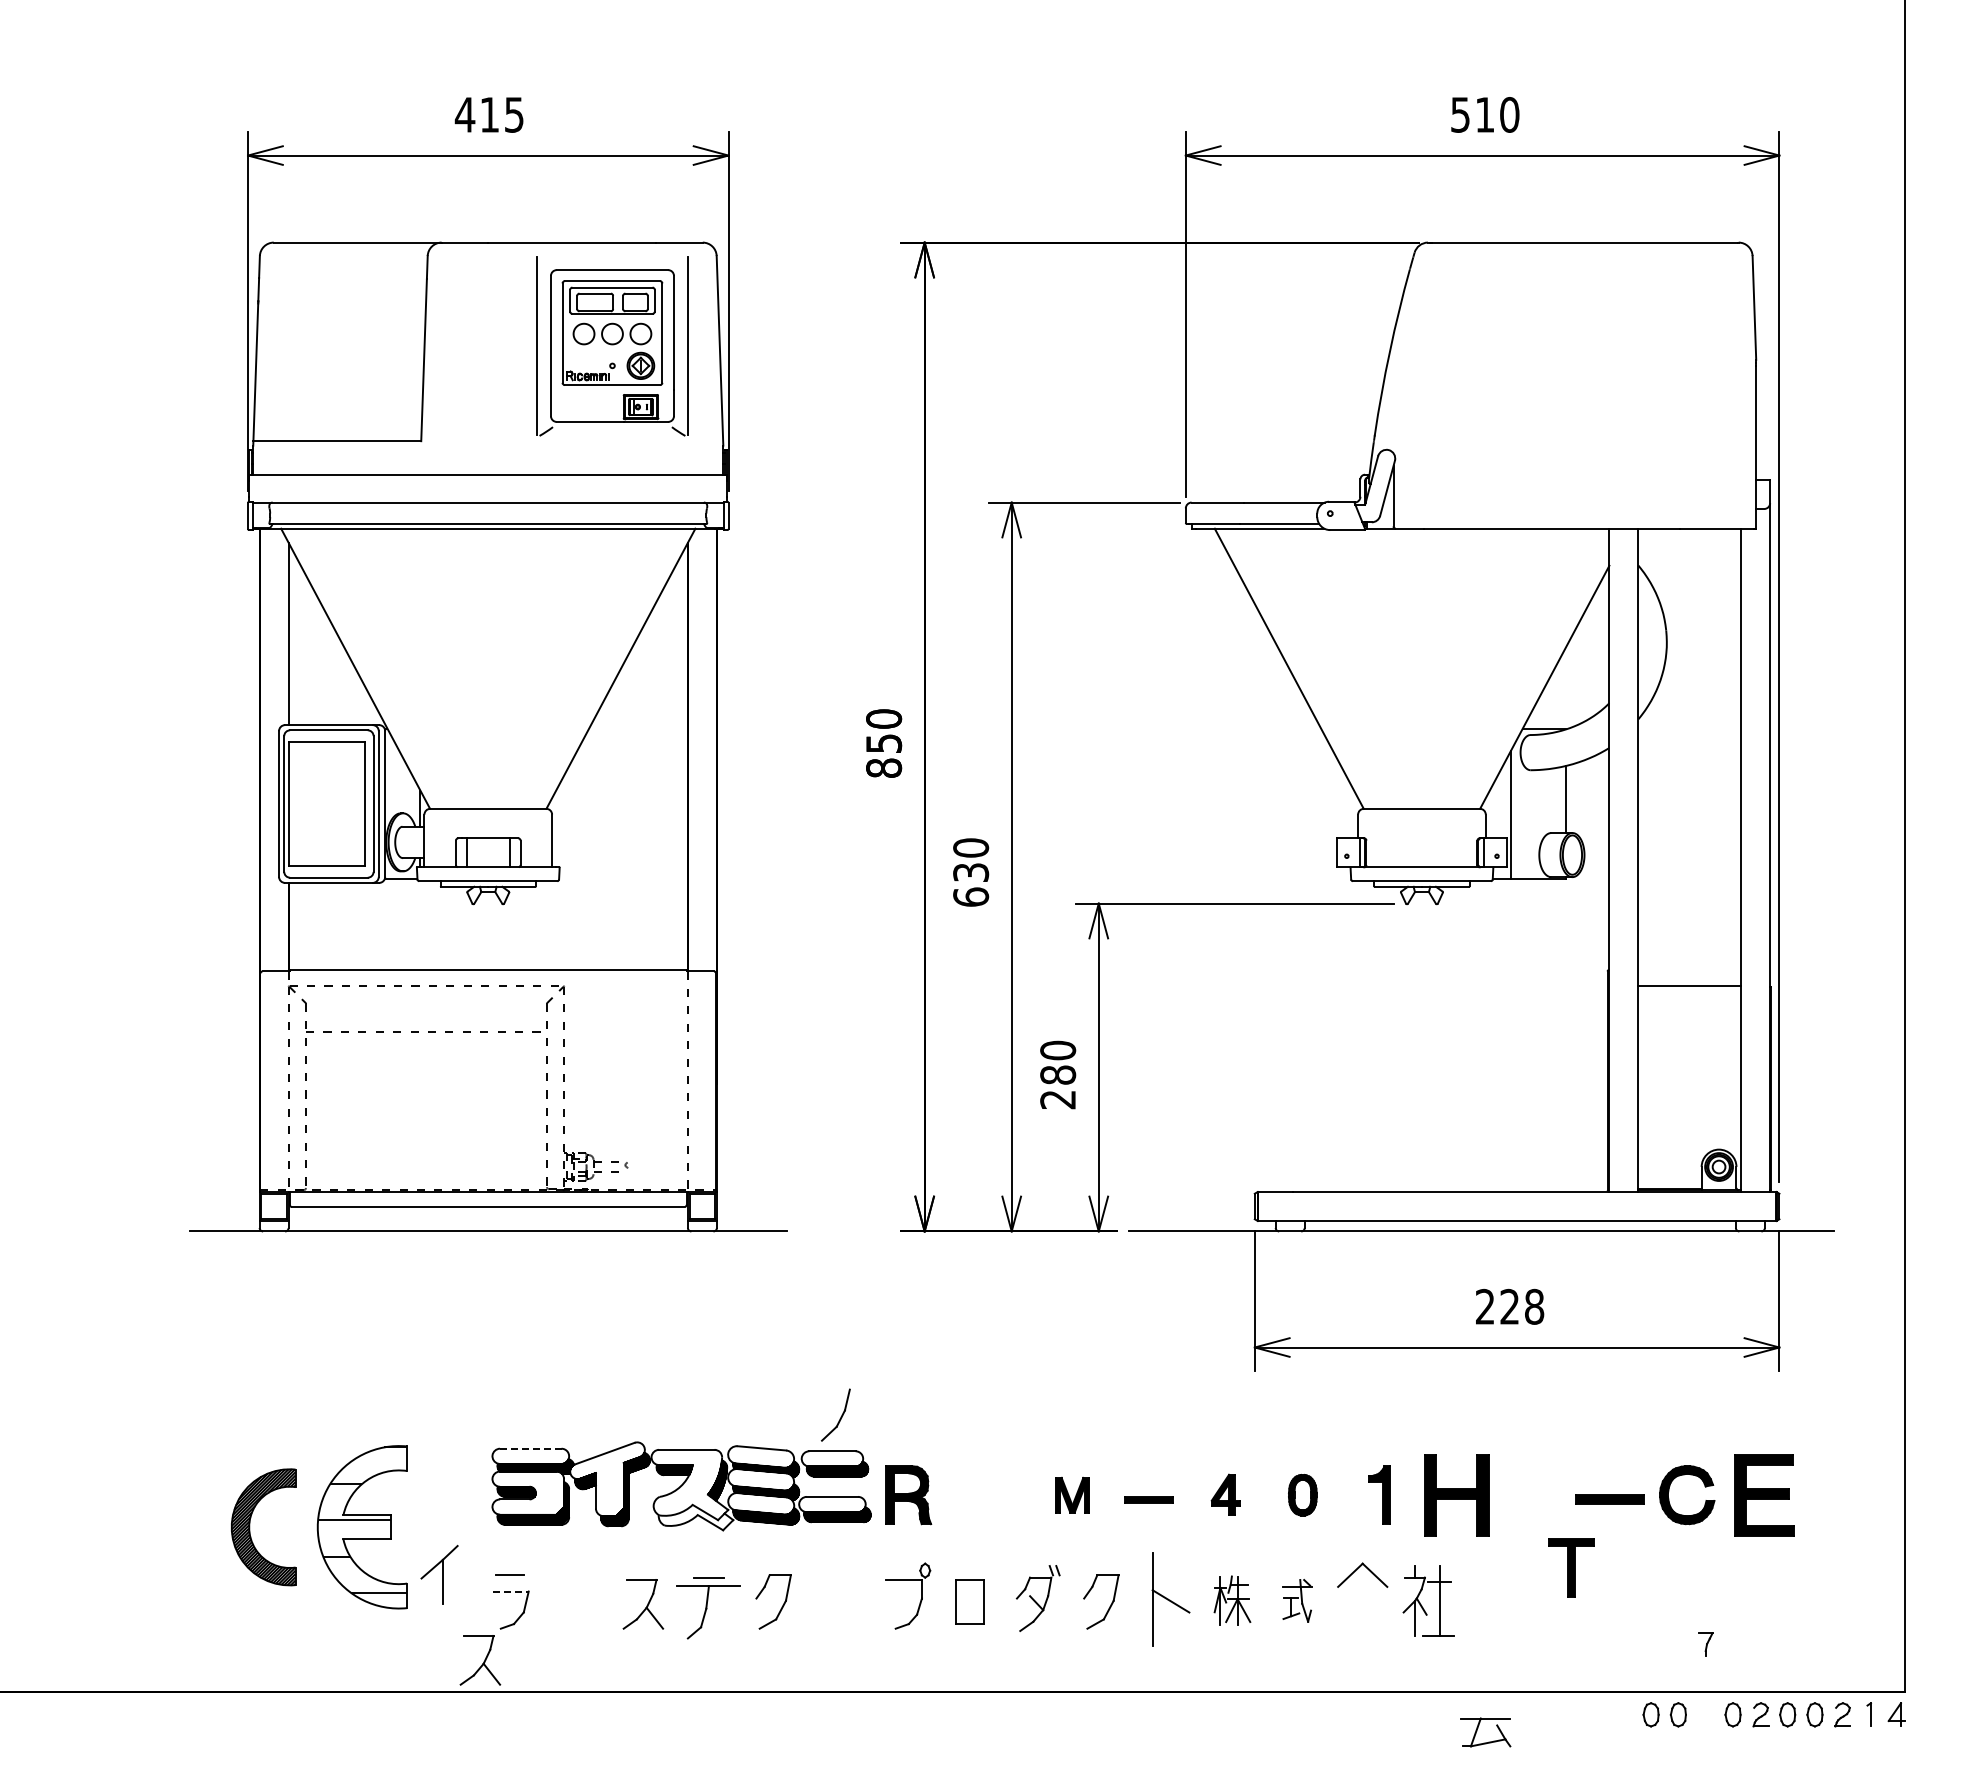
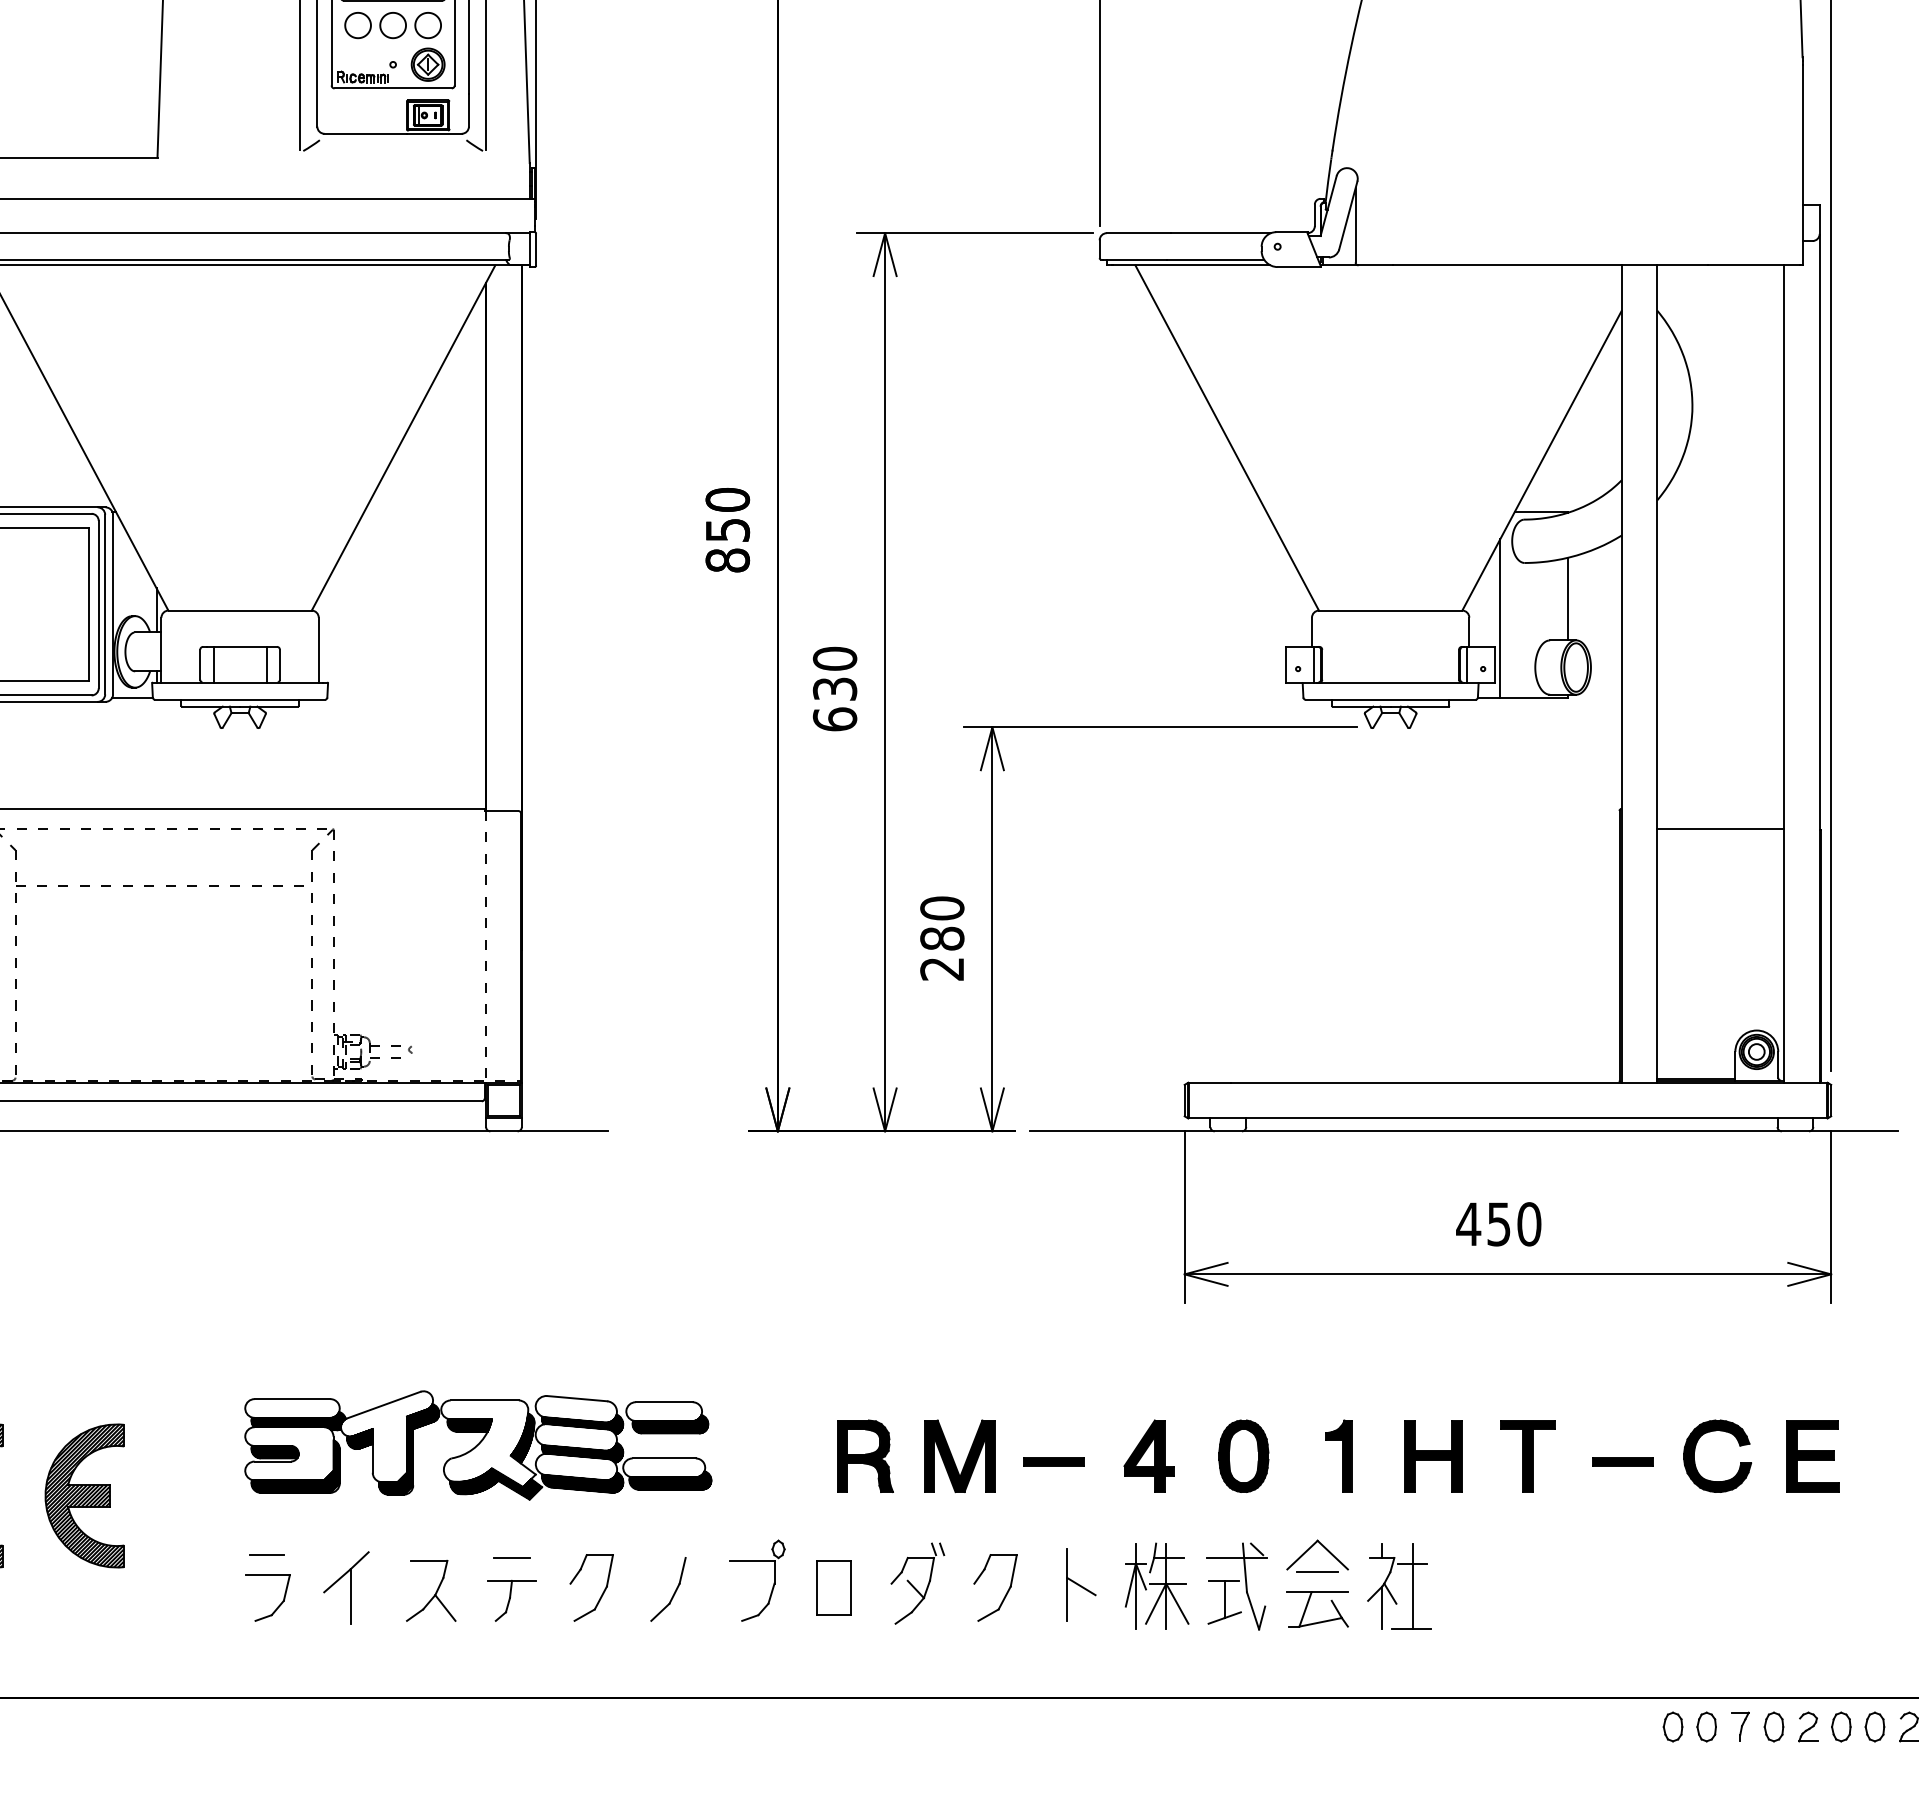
text: (1509, 1306) -> (1498, 1223), 228 -> 450
part: (835, 1414) -> (667, 1588), moved
line: (530, 1448) -> (292, 1398), dashed -> solid
part: (1225, 1494) -> (1148, 1455), size x1.43
part: (1456, 1494) -> (1433, 1455), size x0.71
part: (1764, 1494) -> (1812, 1455), size x0.71
part: (908, 1495) -> (865, 1456), moved
part: (1072, 1495) -> (960, 1456), size x1.67
part: (1302, 1495) -> (1243, 1456), size x1.43
part: (1610, 1499) -> (1623, 1461), size x0.71
hatch: (695, 1517) -> (495, 1483), added
part: (361, 1527) -> (83, 1496), size x0.71
part: (1571, 1567) -> (1528, 1455), moved
part: (439, 1574) -> (346, 1587), moved
line: (1362, 1589) -> (1317, 1572), added
line: (511, 1591) -> (268, 1575), dashed -> solid
part: (1170, 1599) -> (1080, 1584), size x0.62
part: (1232, 1600) -> (1157, 1586), size x1.43
part: (1297, 1600) -> (1237, 1586), size x1.67
part: (708, 1612) -> (511, 1600), size x0.62
part: (1705, 1644) -> (1740, 1726), moved
part: (480, 1660) -> (230, 1660), removed
part: (1478, 1728) -> (1308, 1604), moved

